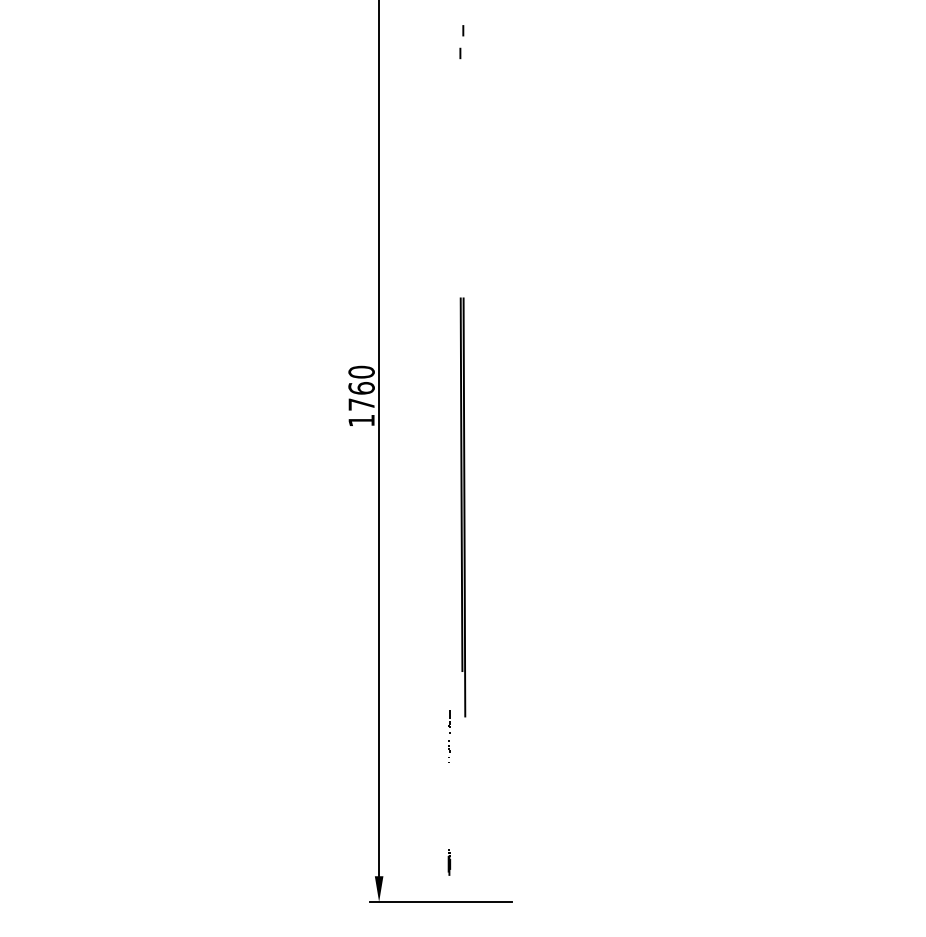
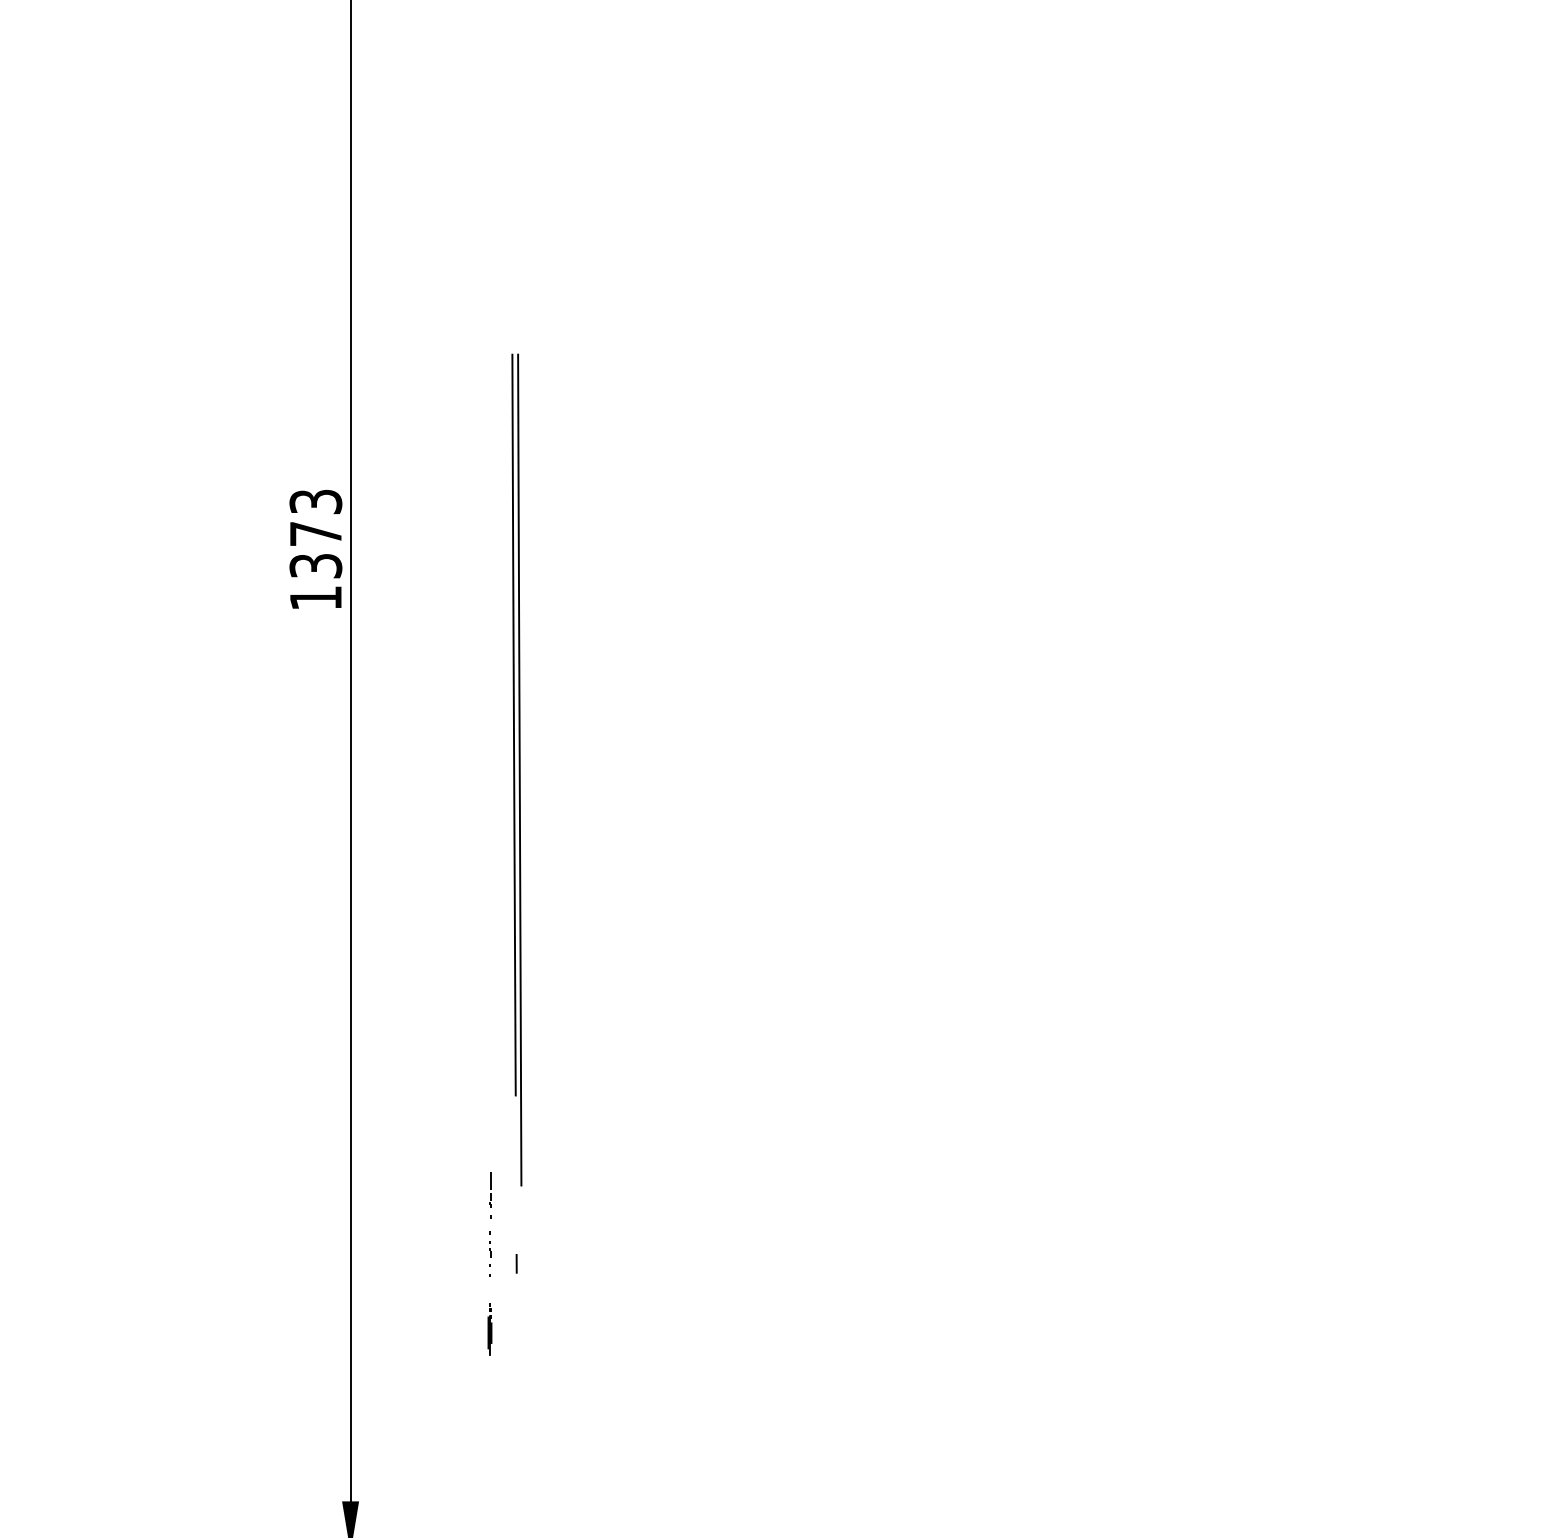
text: (361, 387) -> (315, 532), 1760 -> 1373
curve: (462, 756) -> (515, 1263), added
line: (449, 862) -> (490, 1329), moved

